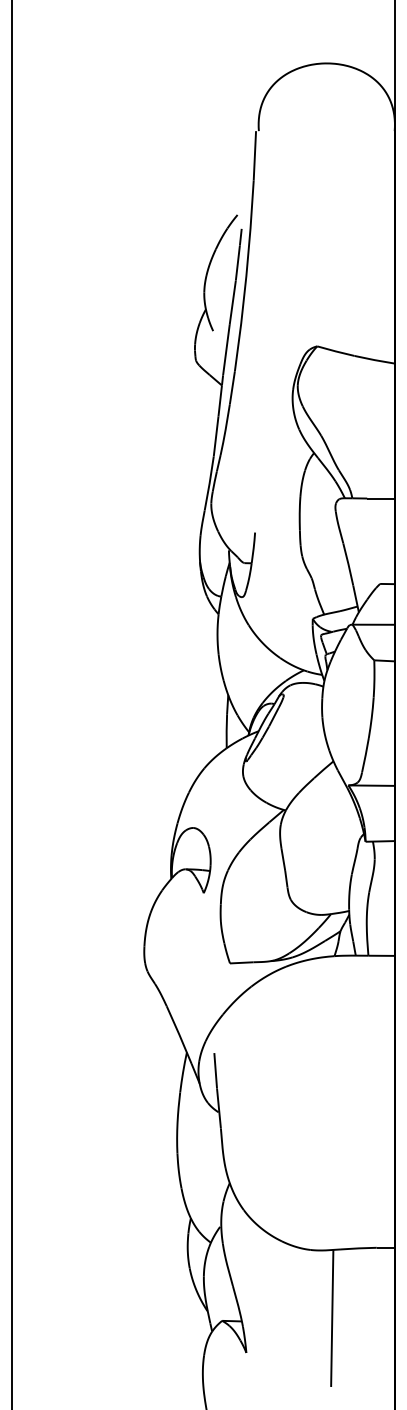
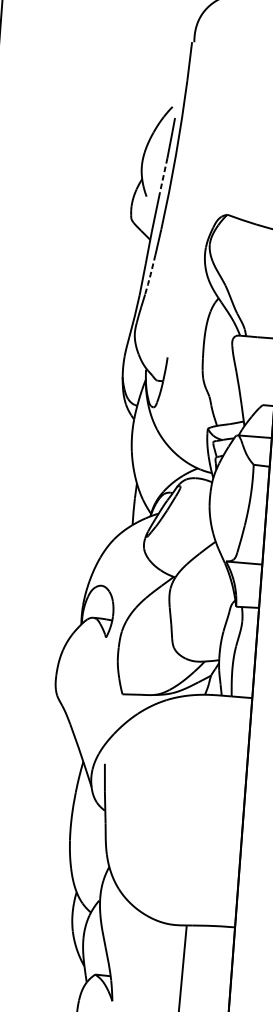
line: (232, 303) -> (163, 176), solid -> dashed
line: (225, 429) -> (150, 274), solid -> dashed

